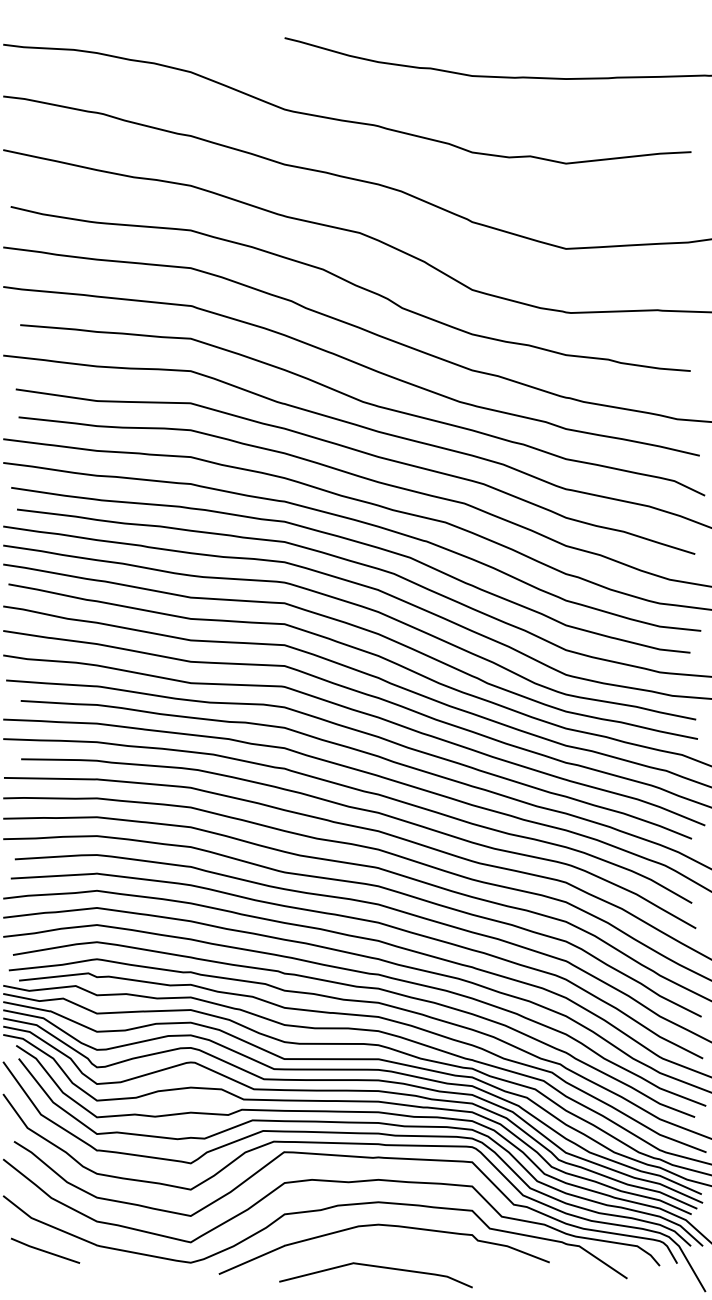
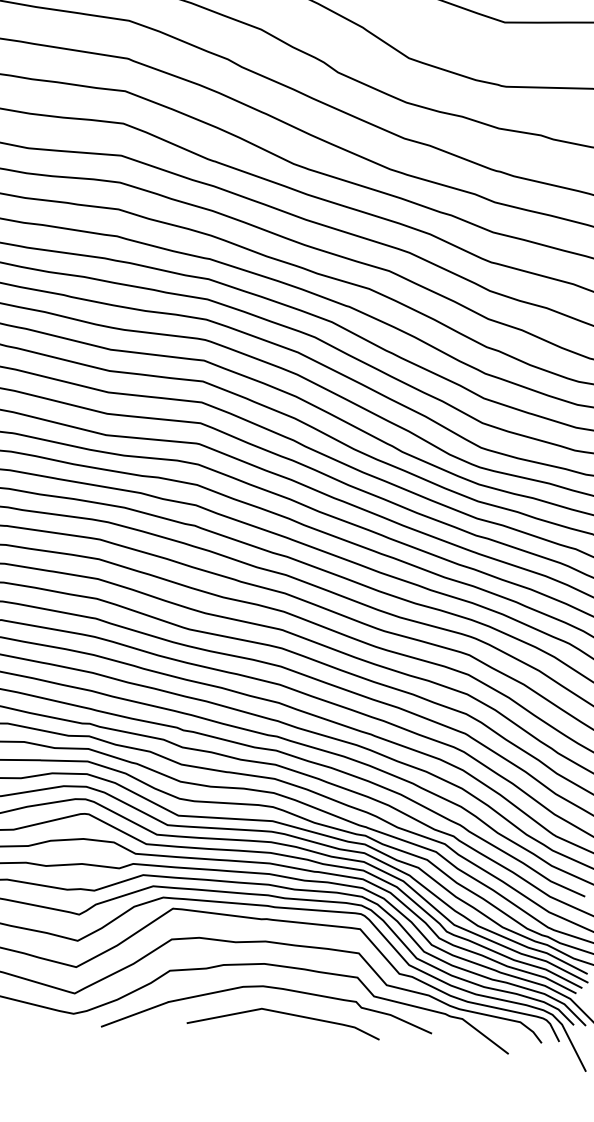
curve: (375, 1267) -> (283, 1014), moved

